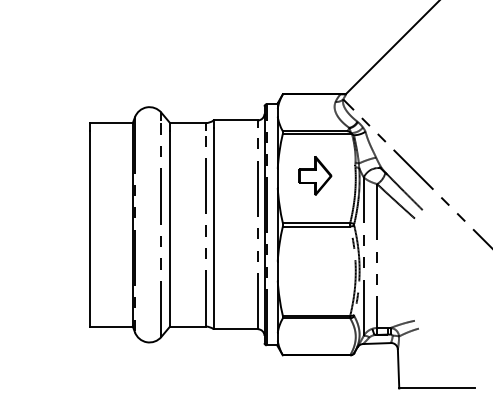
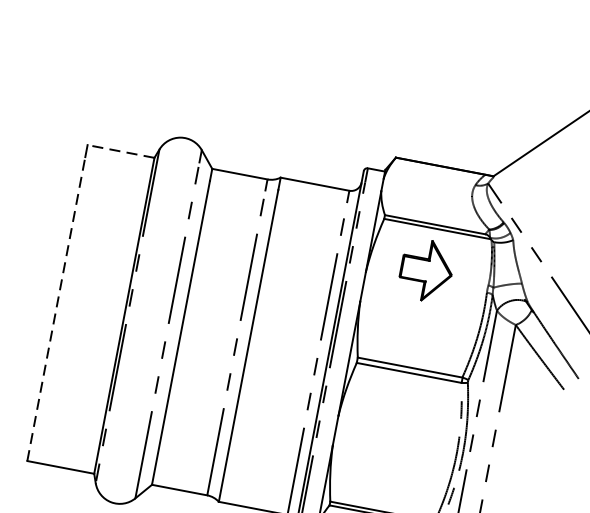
line: (111, 123) -> (121, 152), solid -> dashed
part: (315, 175) -> (426, 270), moved
line: (89, 228) -> (55, 308), solid -> dashed

